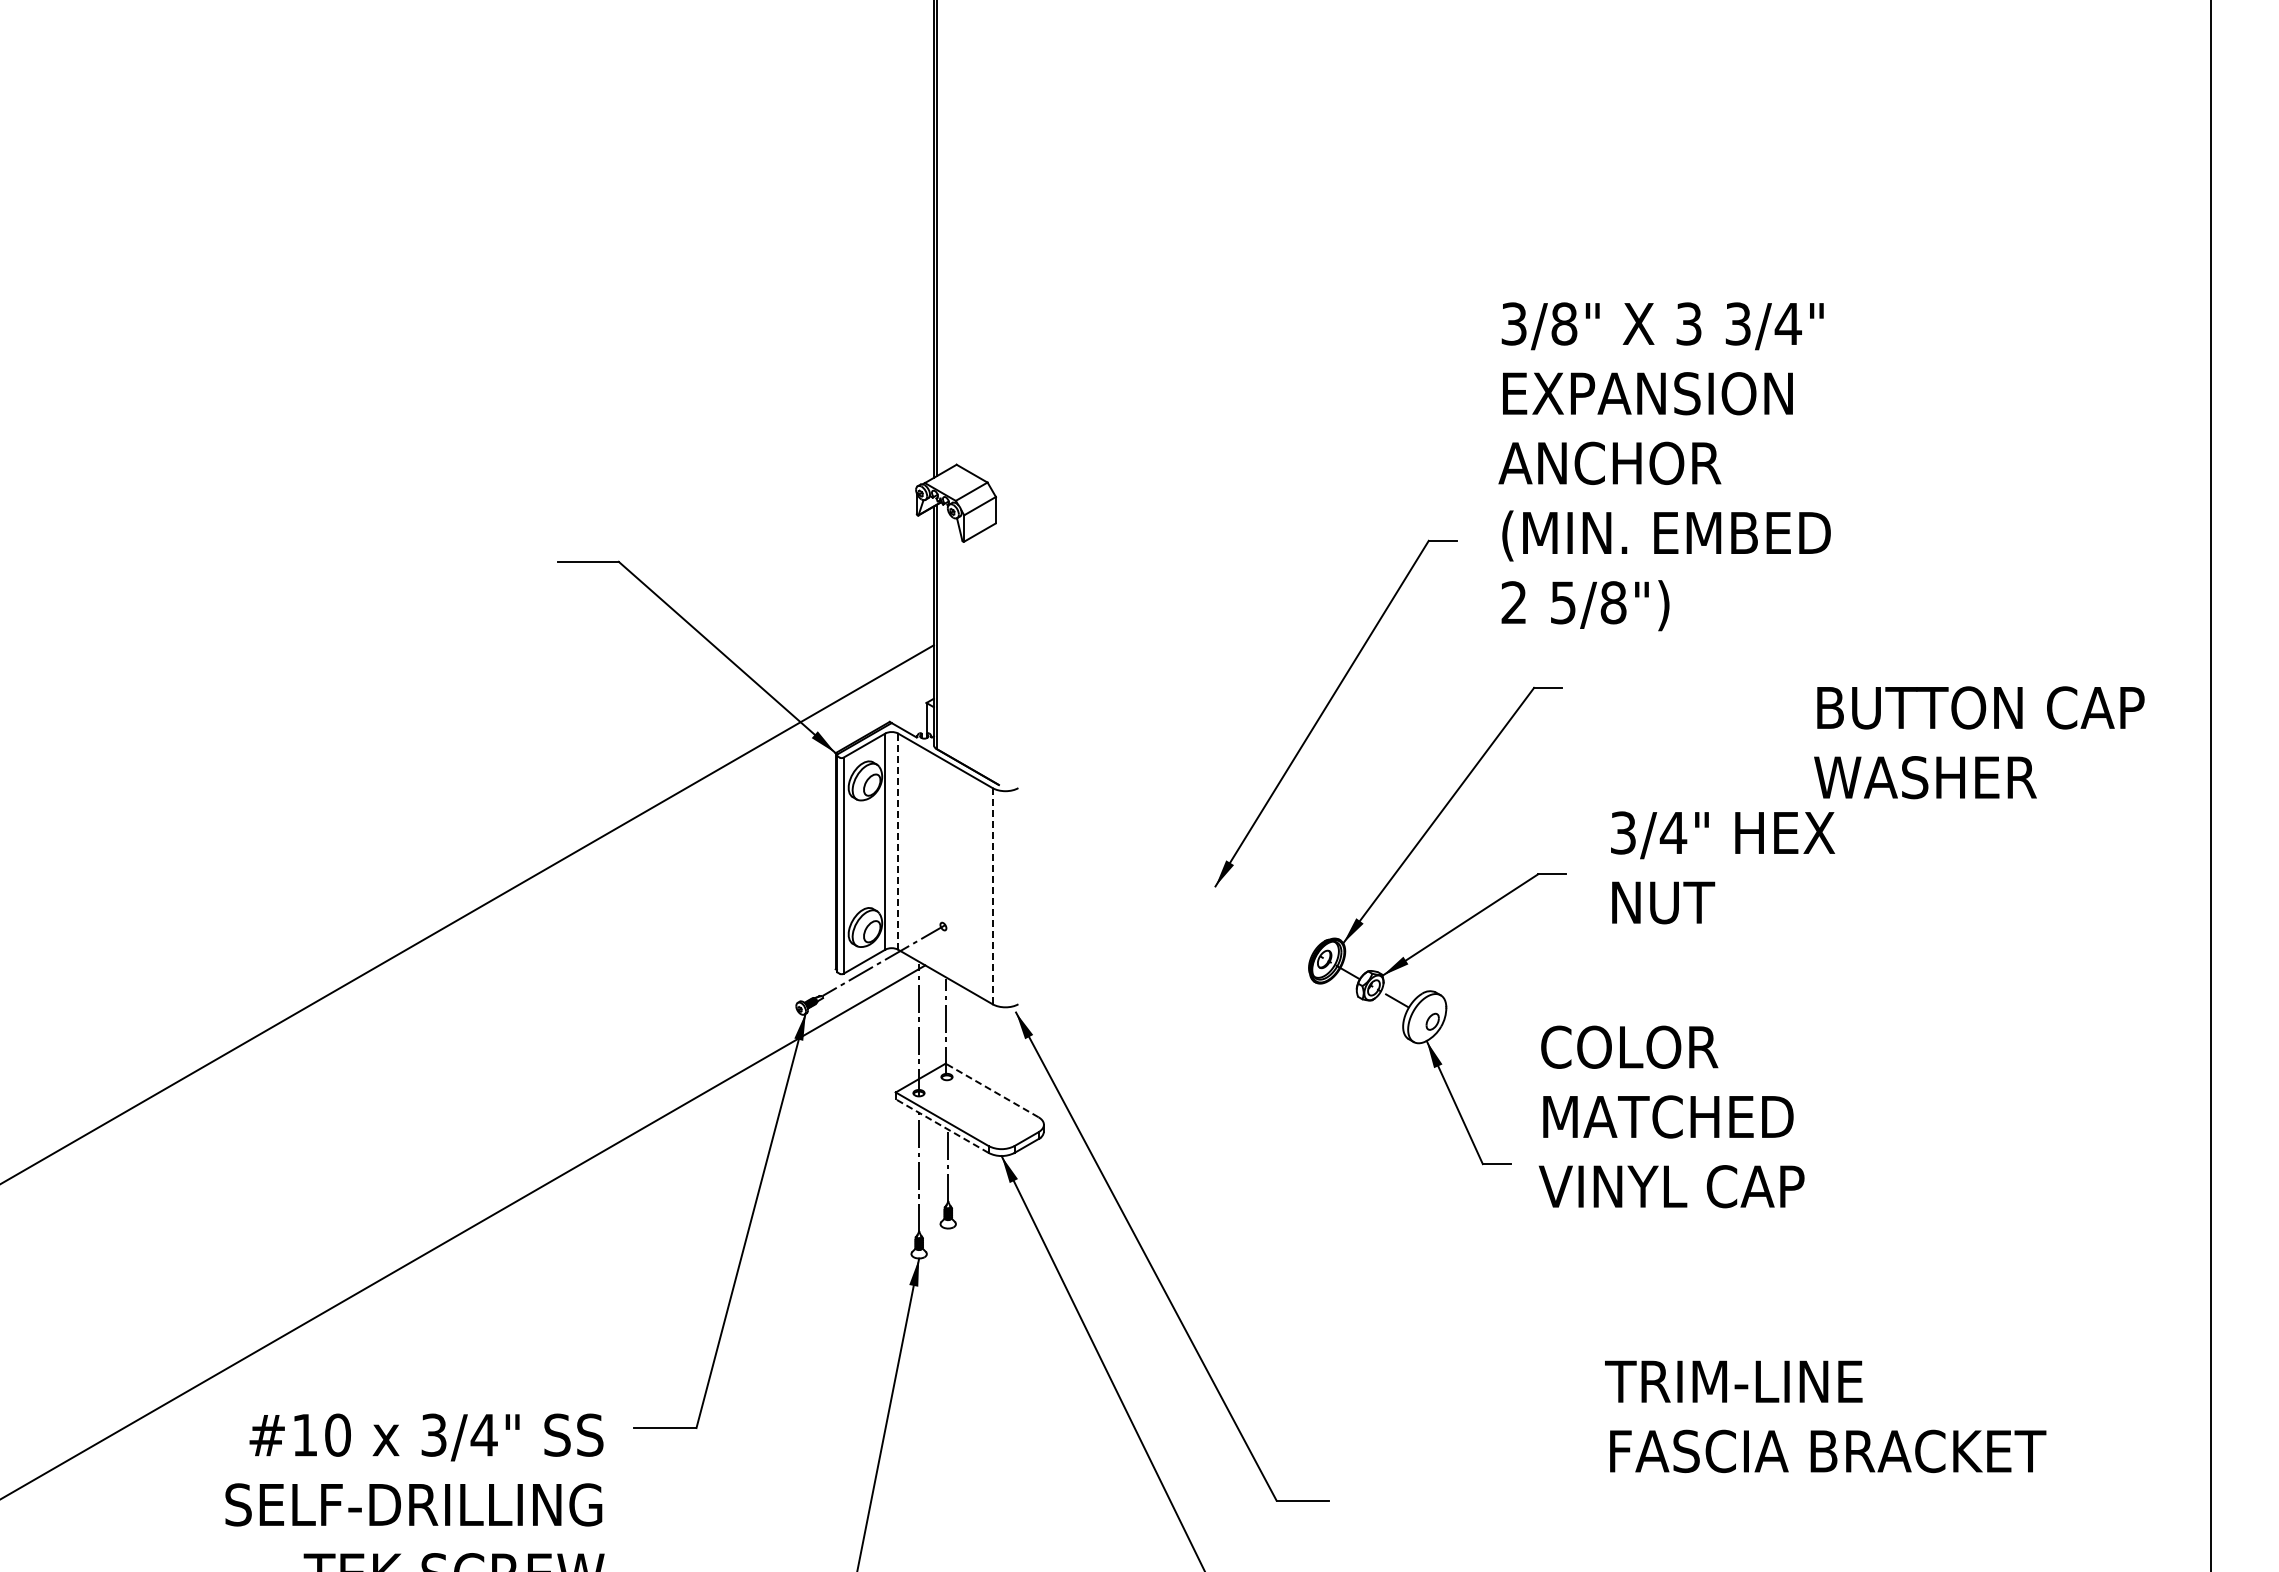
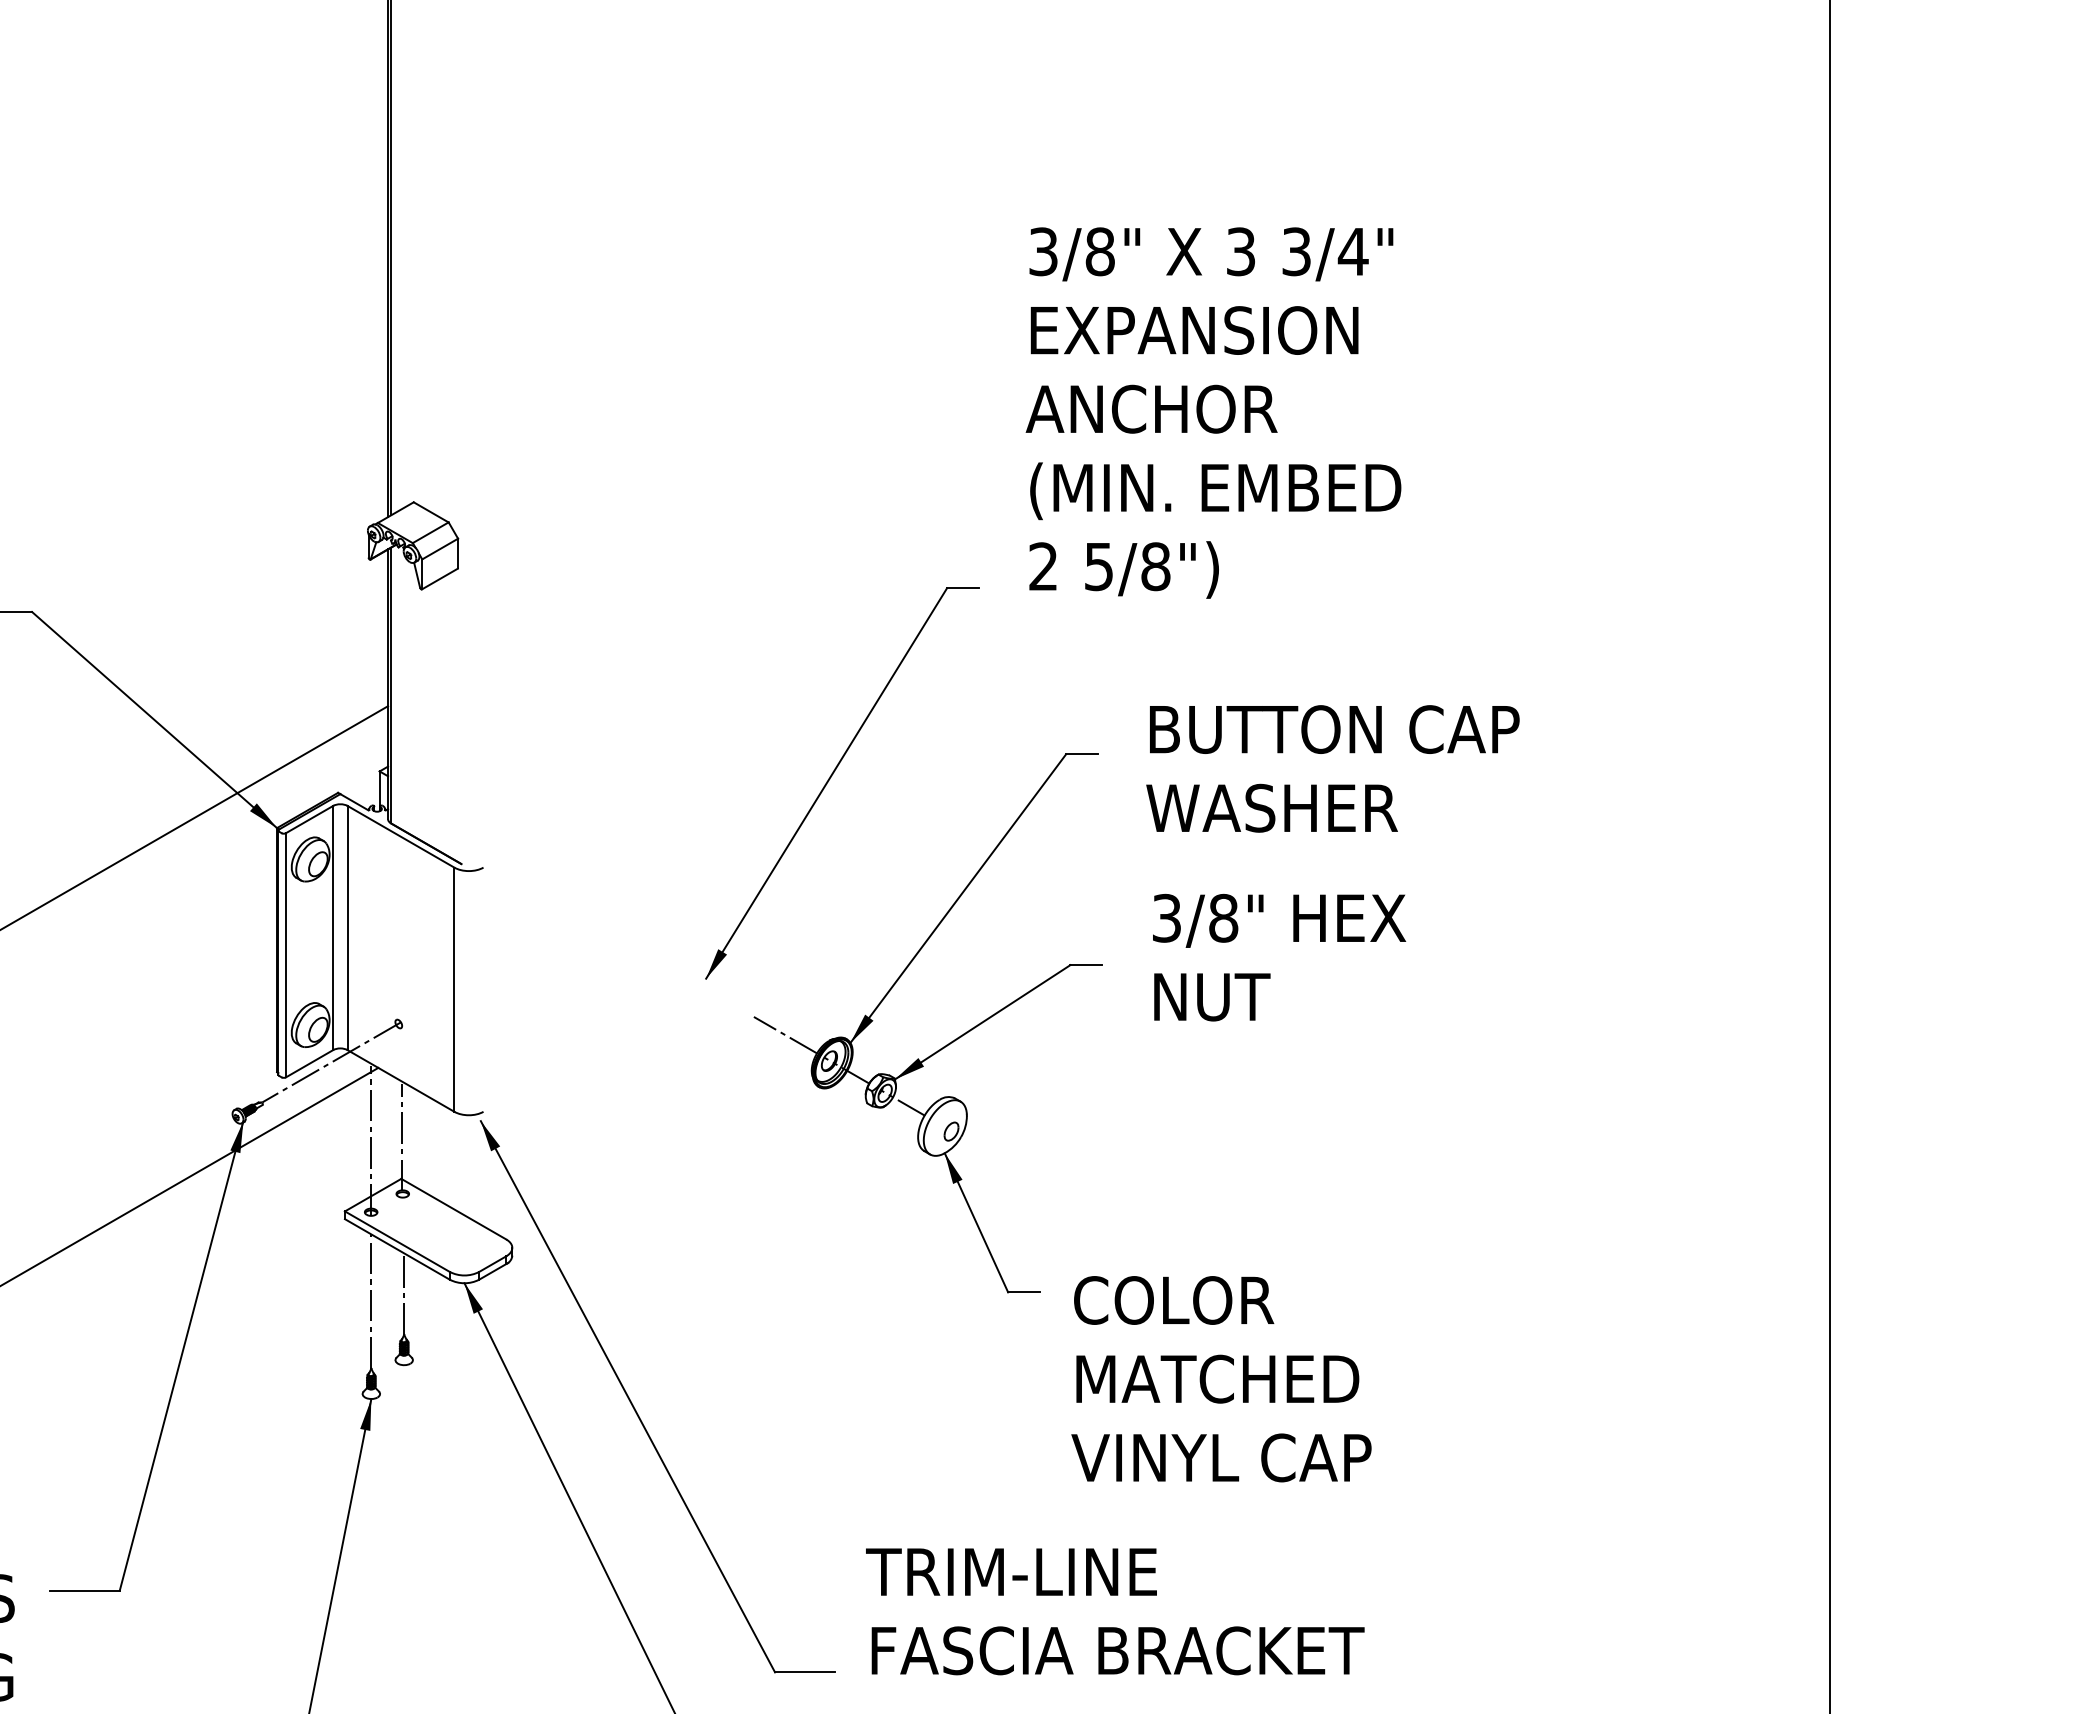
text: (1664, 466) -> (1213, 412), moved
text: (1979, 742) -> (1333, 768), moved
text: (1673, 832) -> (1223, 917), 3/4" -> 3/8"
line: (898, 841) -> (348, 927), dashed -> solid
line: (992, 895) -> (454, 988), dashed -> solid
line: (1285, 936) -> (785, 1035), added
line: (992, 1090) -> (454, 1209), dashed -> solid
text: (1671, 1116) -> (1221, 1378), moved
line: (942, 1126) -> (397, 1249), dashed -> solid
text: (1825, 1416) -> (1115, 1611), moved

